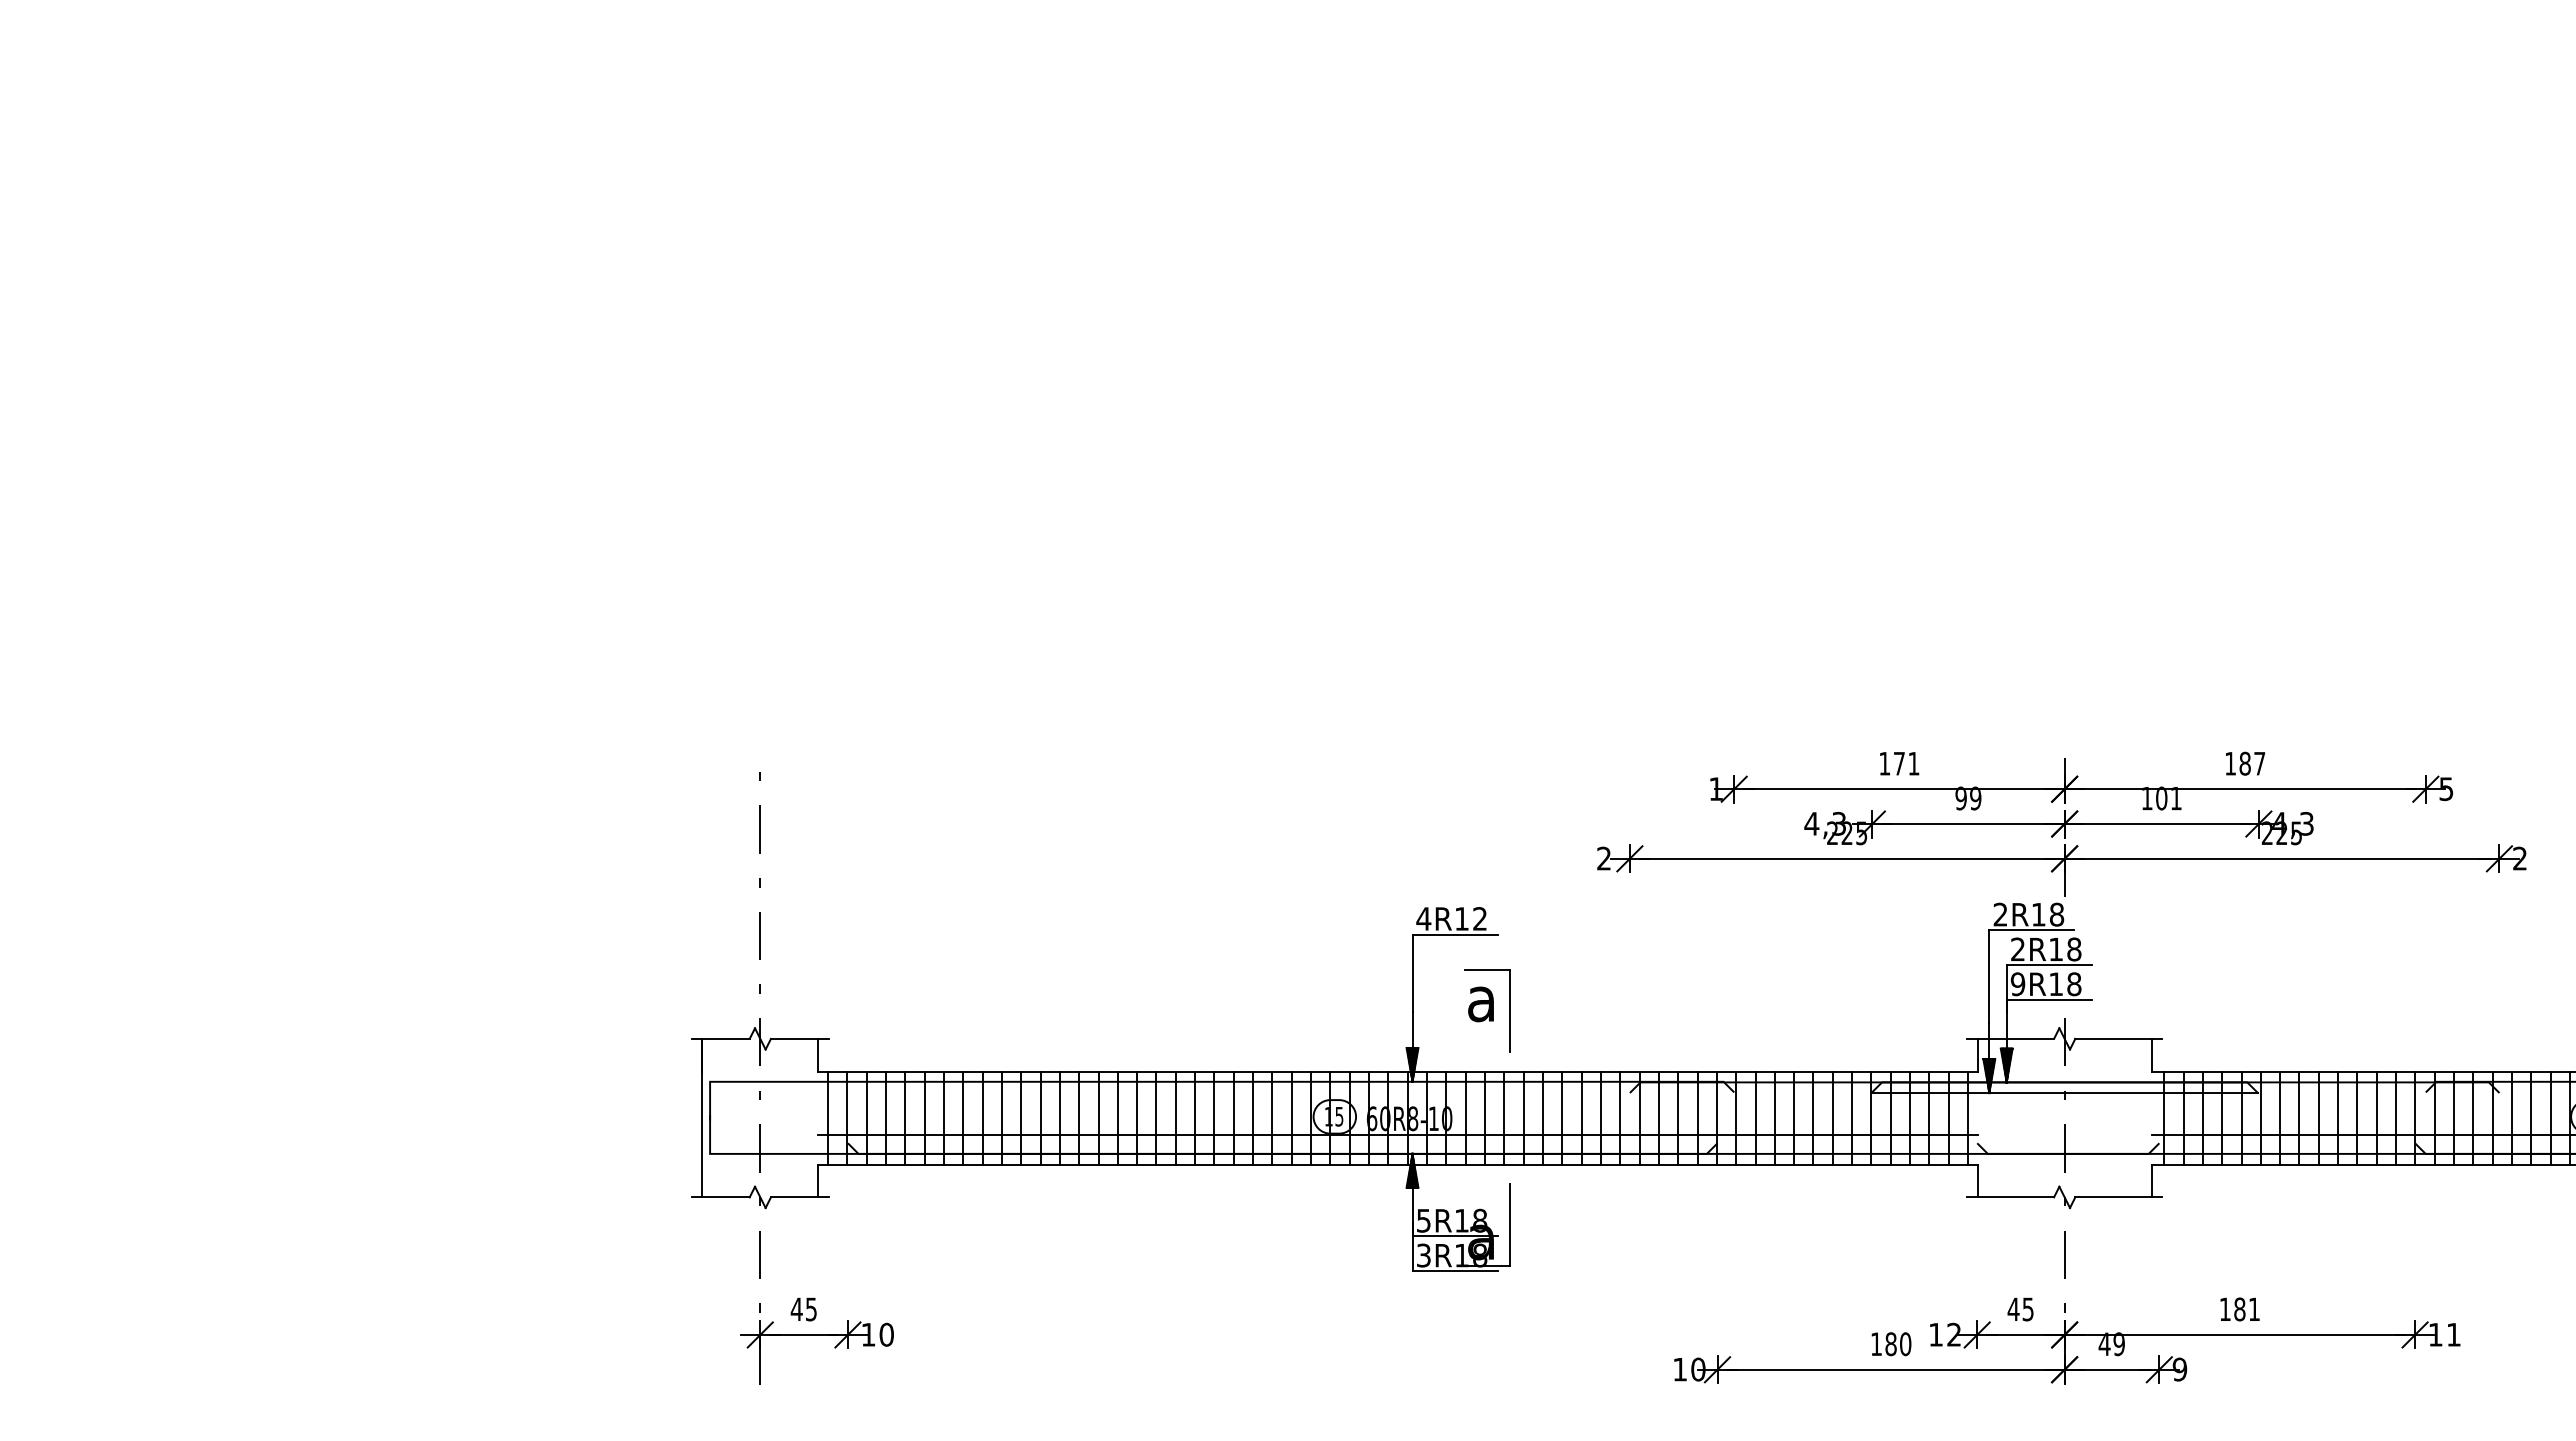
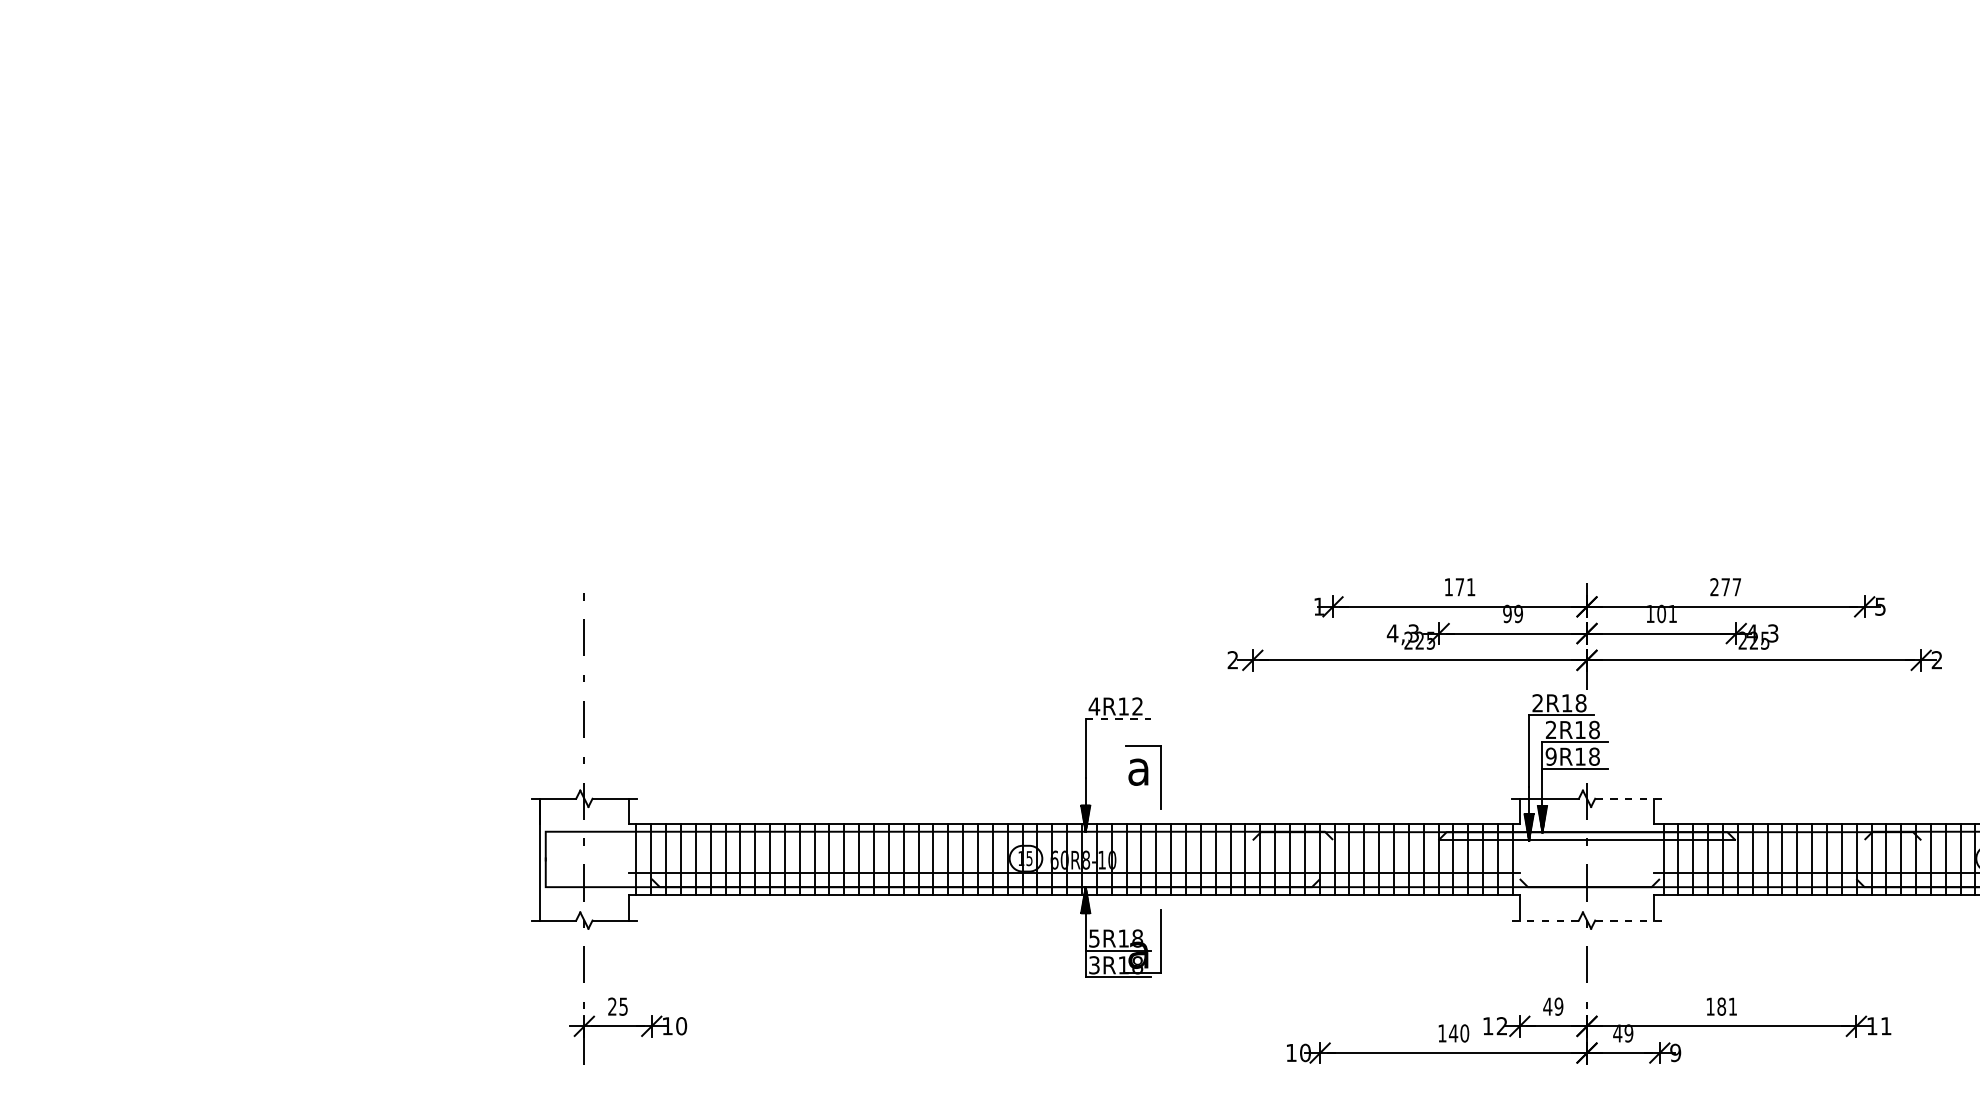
text: (2237, 763) -> (1719, 587), 187 -> 277
line: (1455, 934) -> (1118, 718), solid -> dashed
line: (2119, 1038) -> (1629, 798), solid -> dashed
line: (2011, 1197) -> (1546, 920), solid -> dashed
line: (2119, 1197) -> (1629, 920), solid -> dashed
text: (796, 1308) -> (612, 1005), 45 -> 25
text: (2027, 1309) -> (1558, 1006), 45 -> 49
text: (1891, 1344) -> (1453, 1033), 180 -> 140

